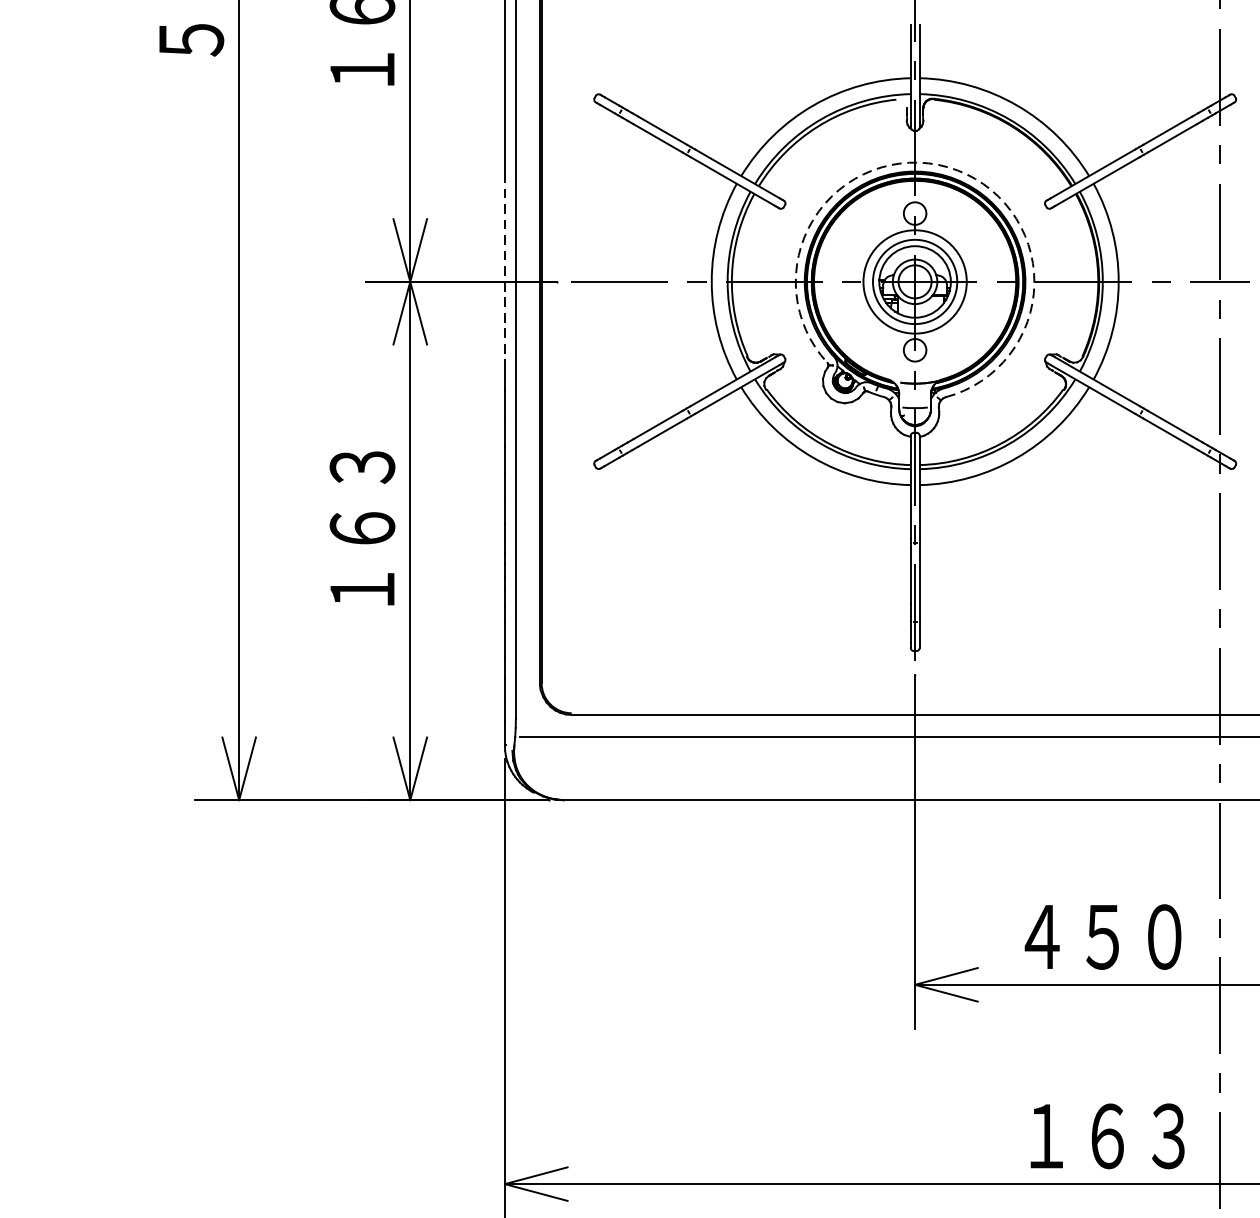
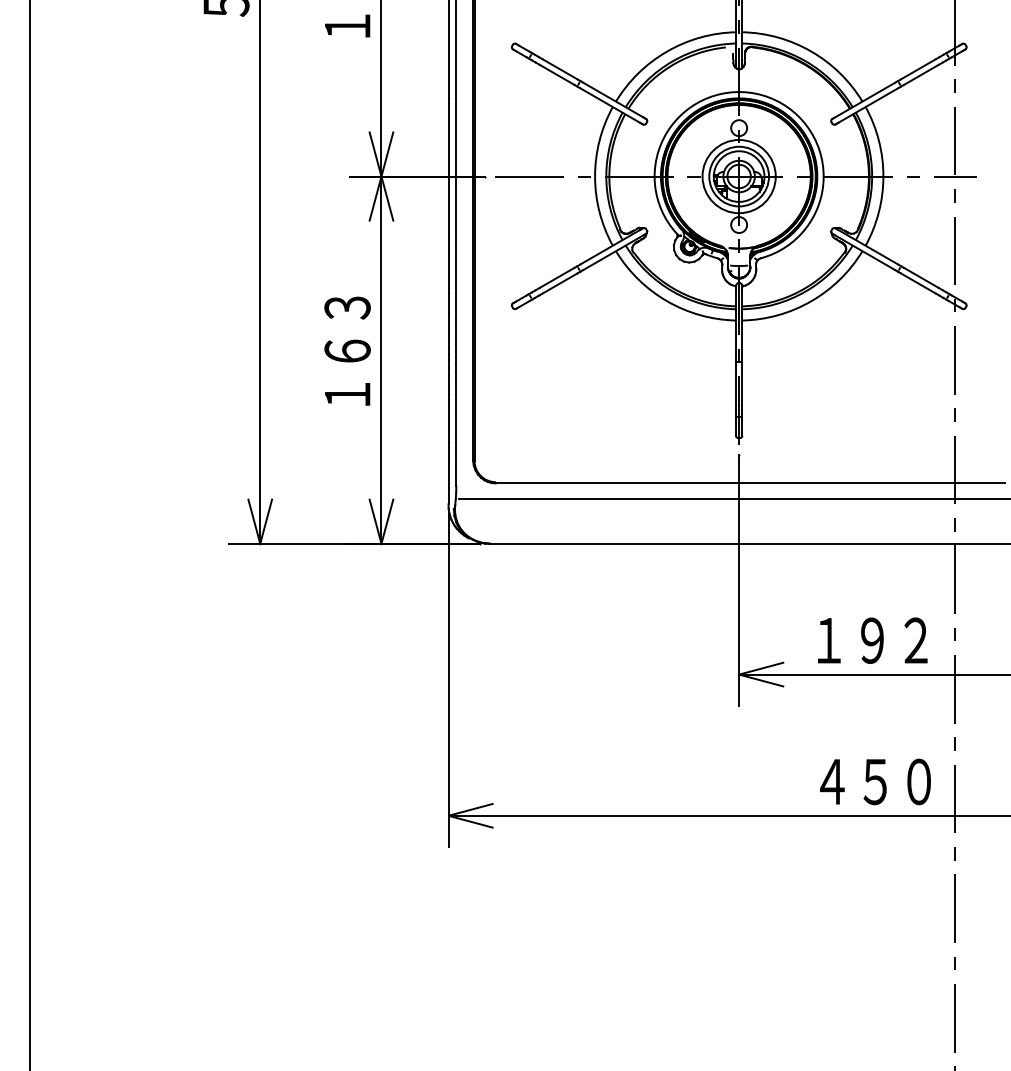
arc: (948, 167) -> (762, 95), dashed -> solid
line: (504, 269) -> (448, 167), dashed -> solid
text: (1101, 936) -> (871, 640), ４５０ -> １９２
text: (1107, 1135) -> (875, 781), １６３ -> ４５０

